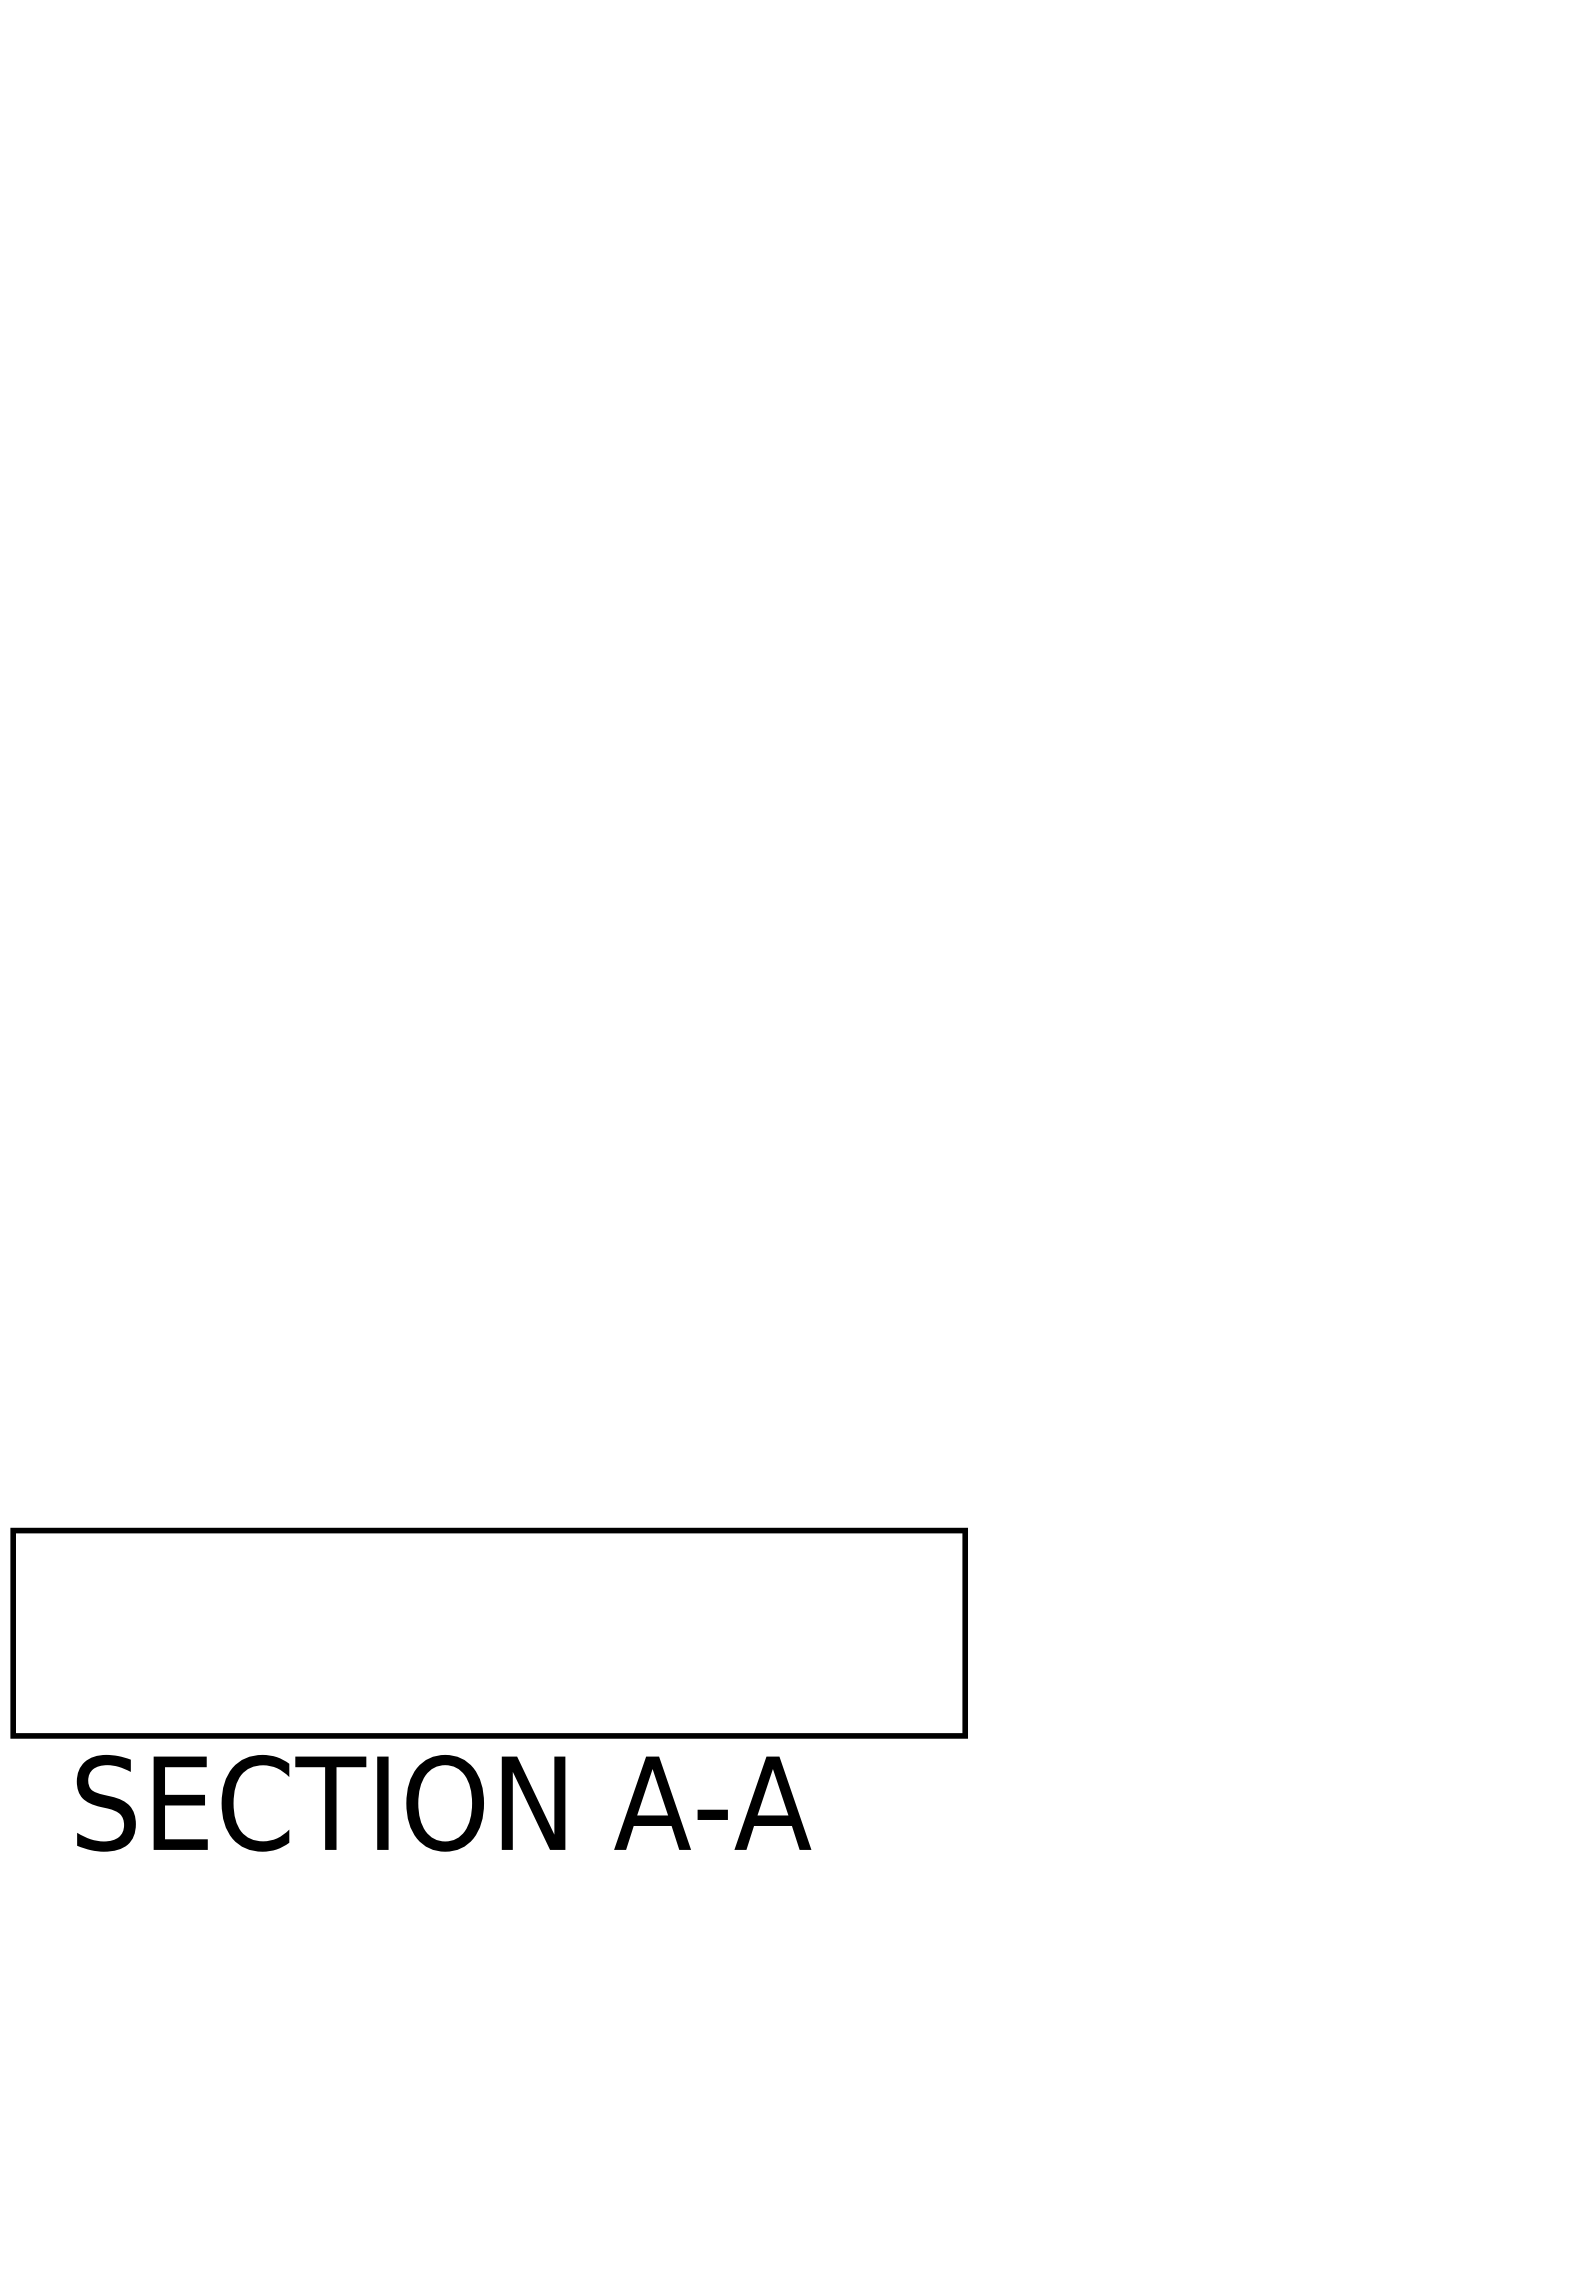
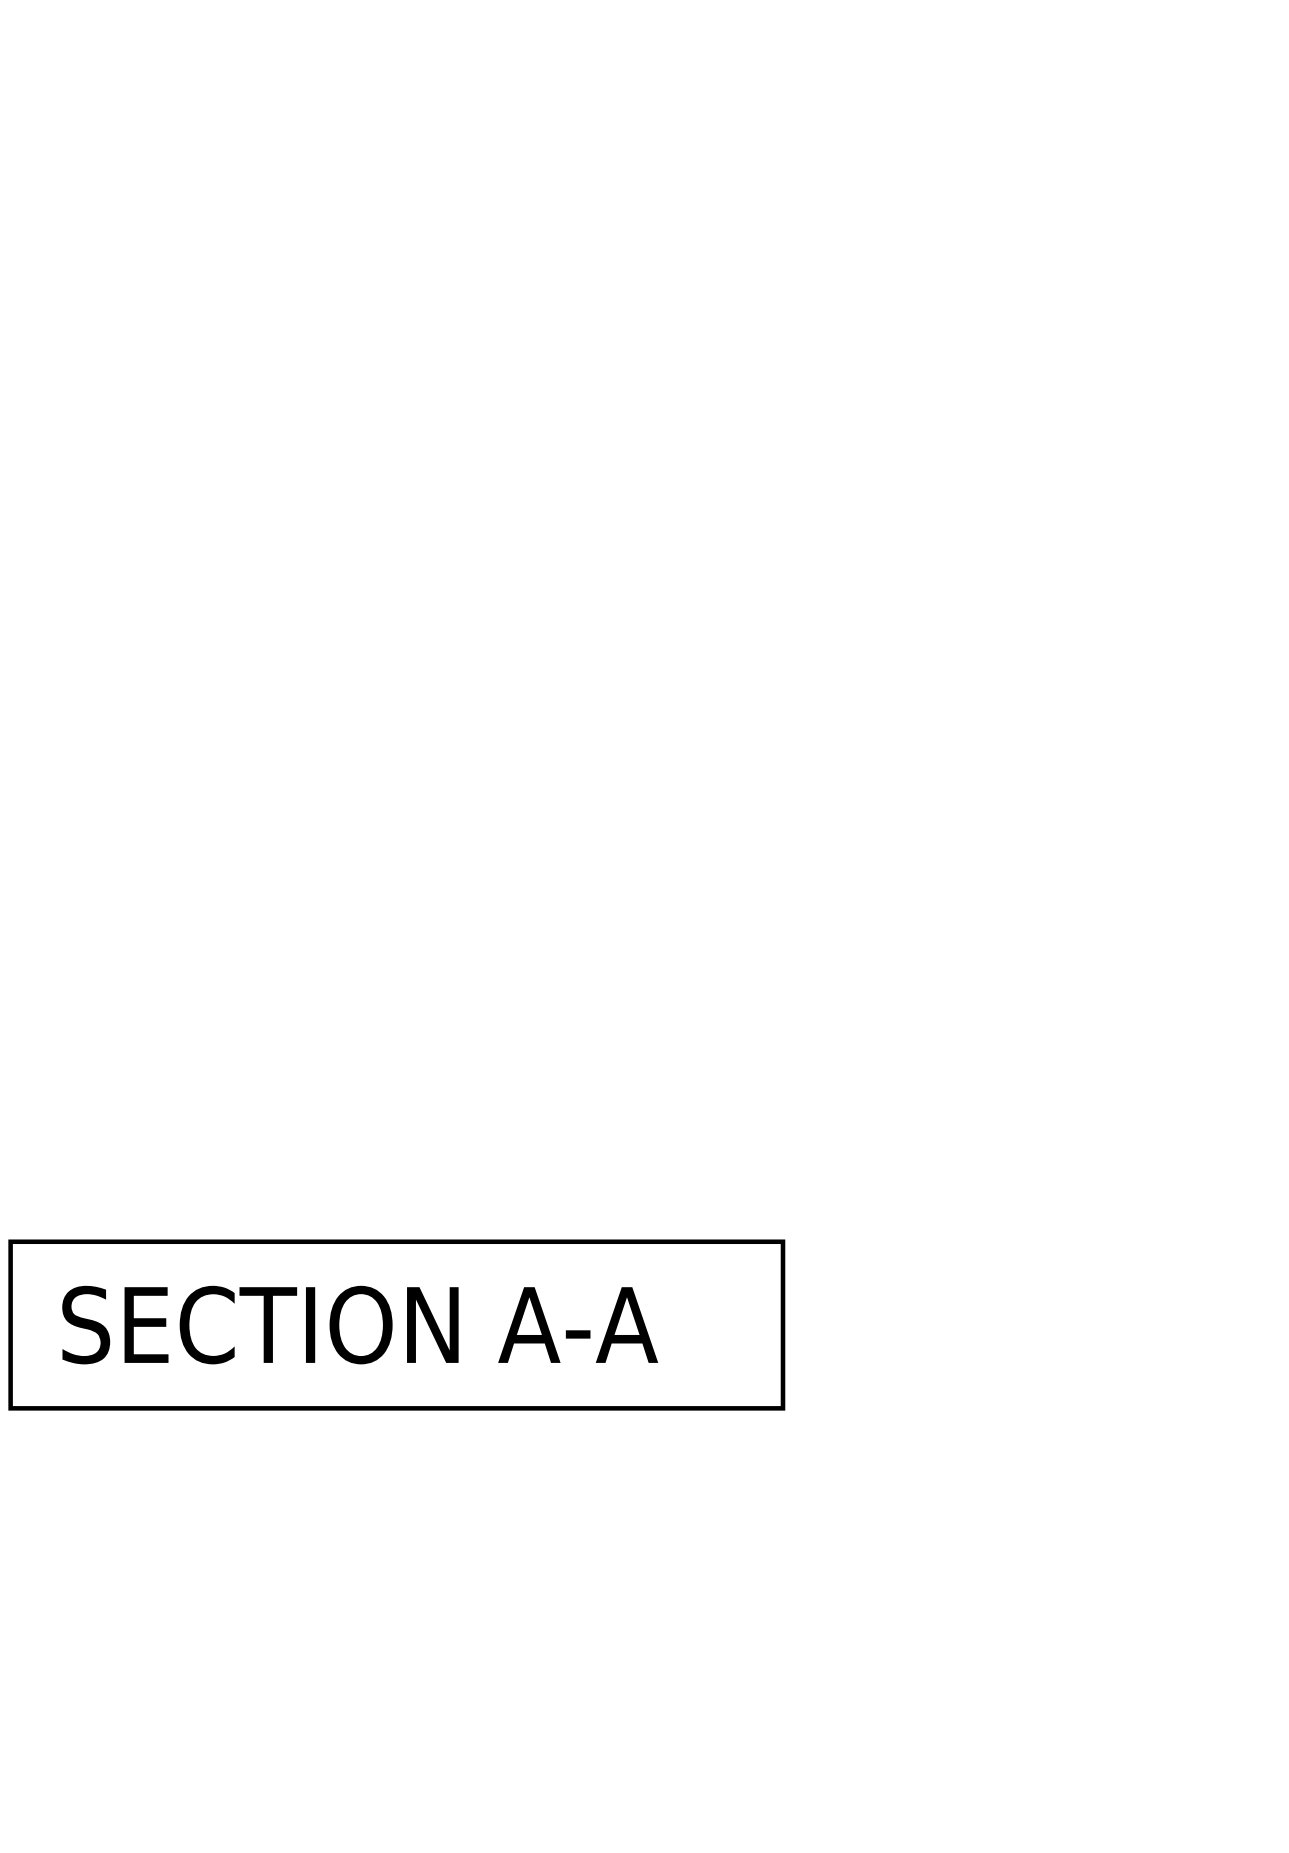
text: (443, 1803) -> (359, 1325), moved

